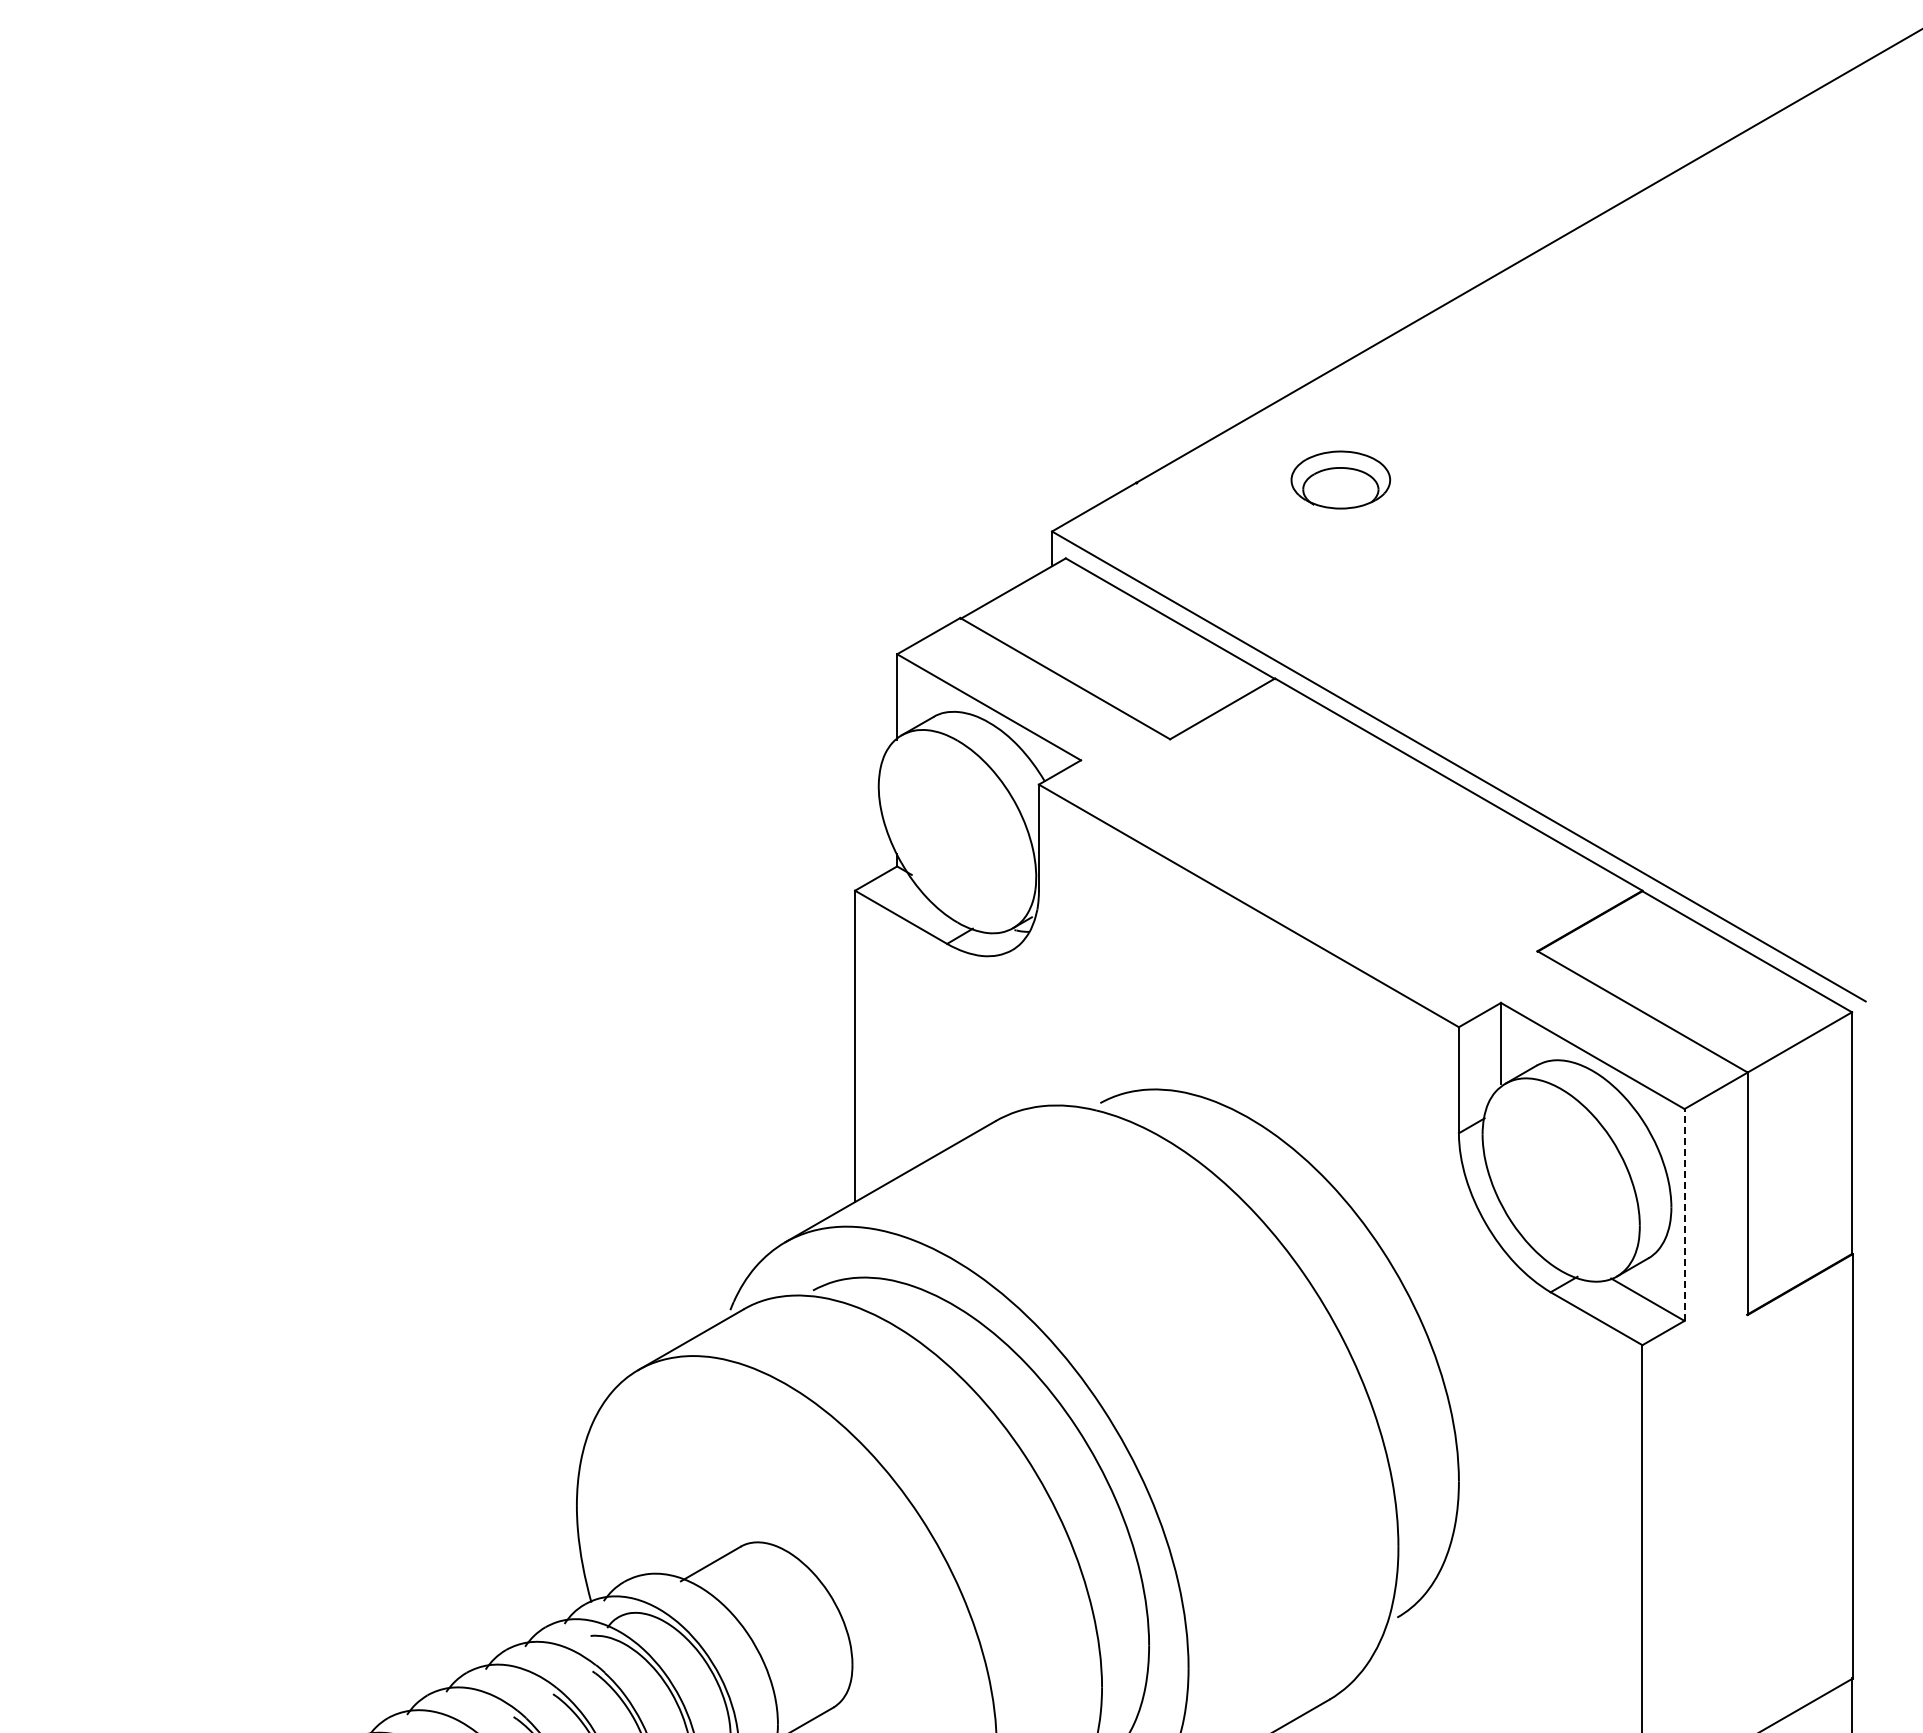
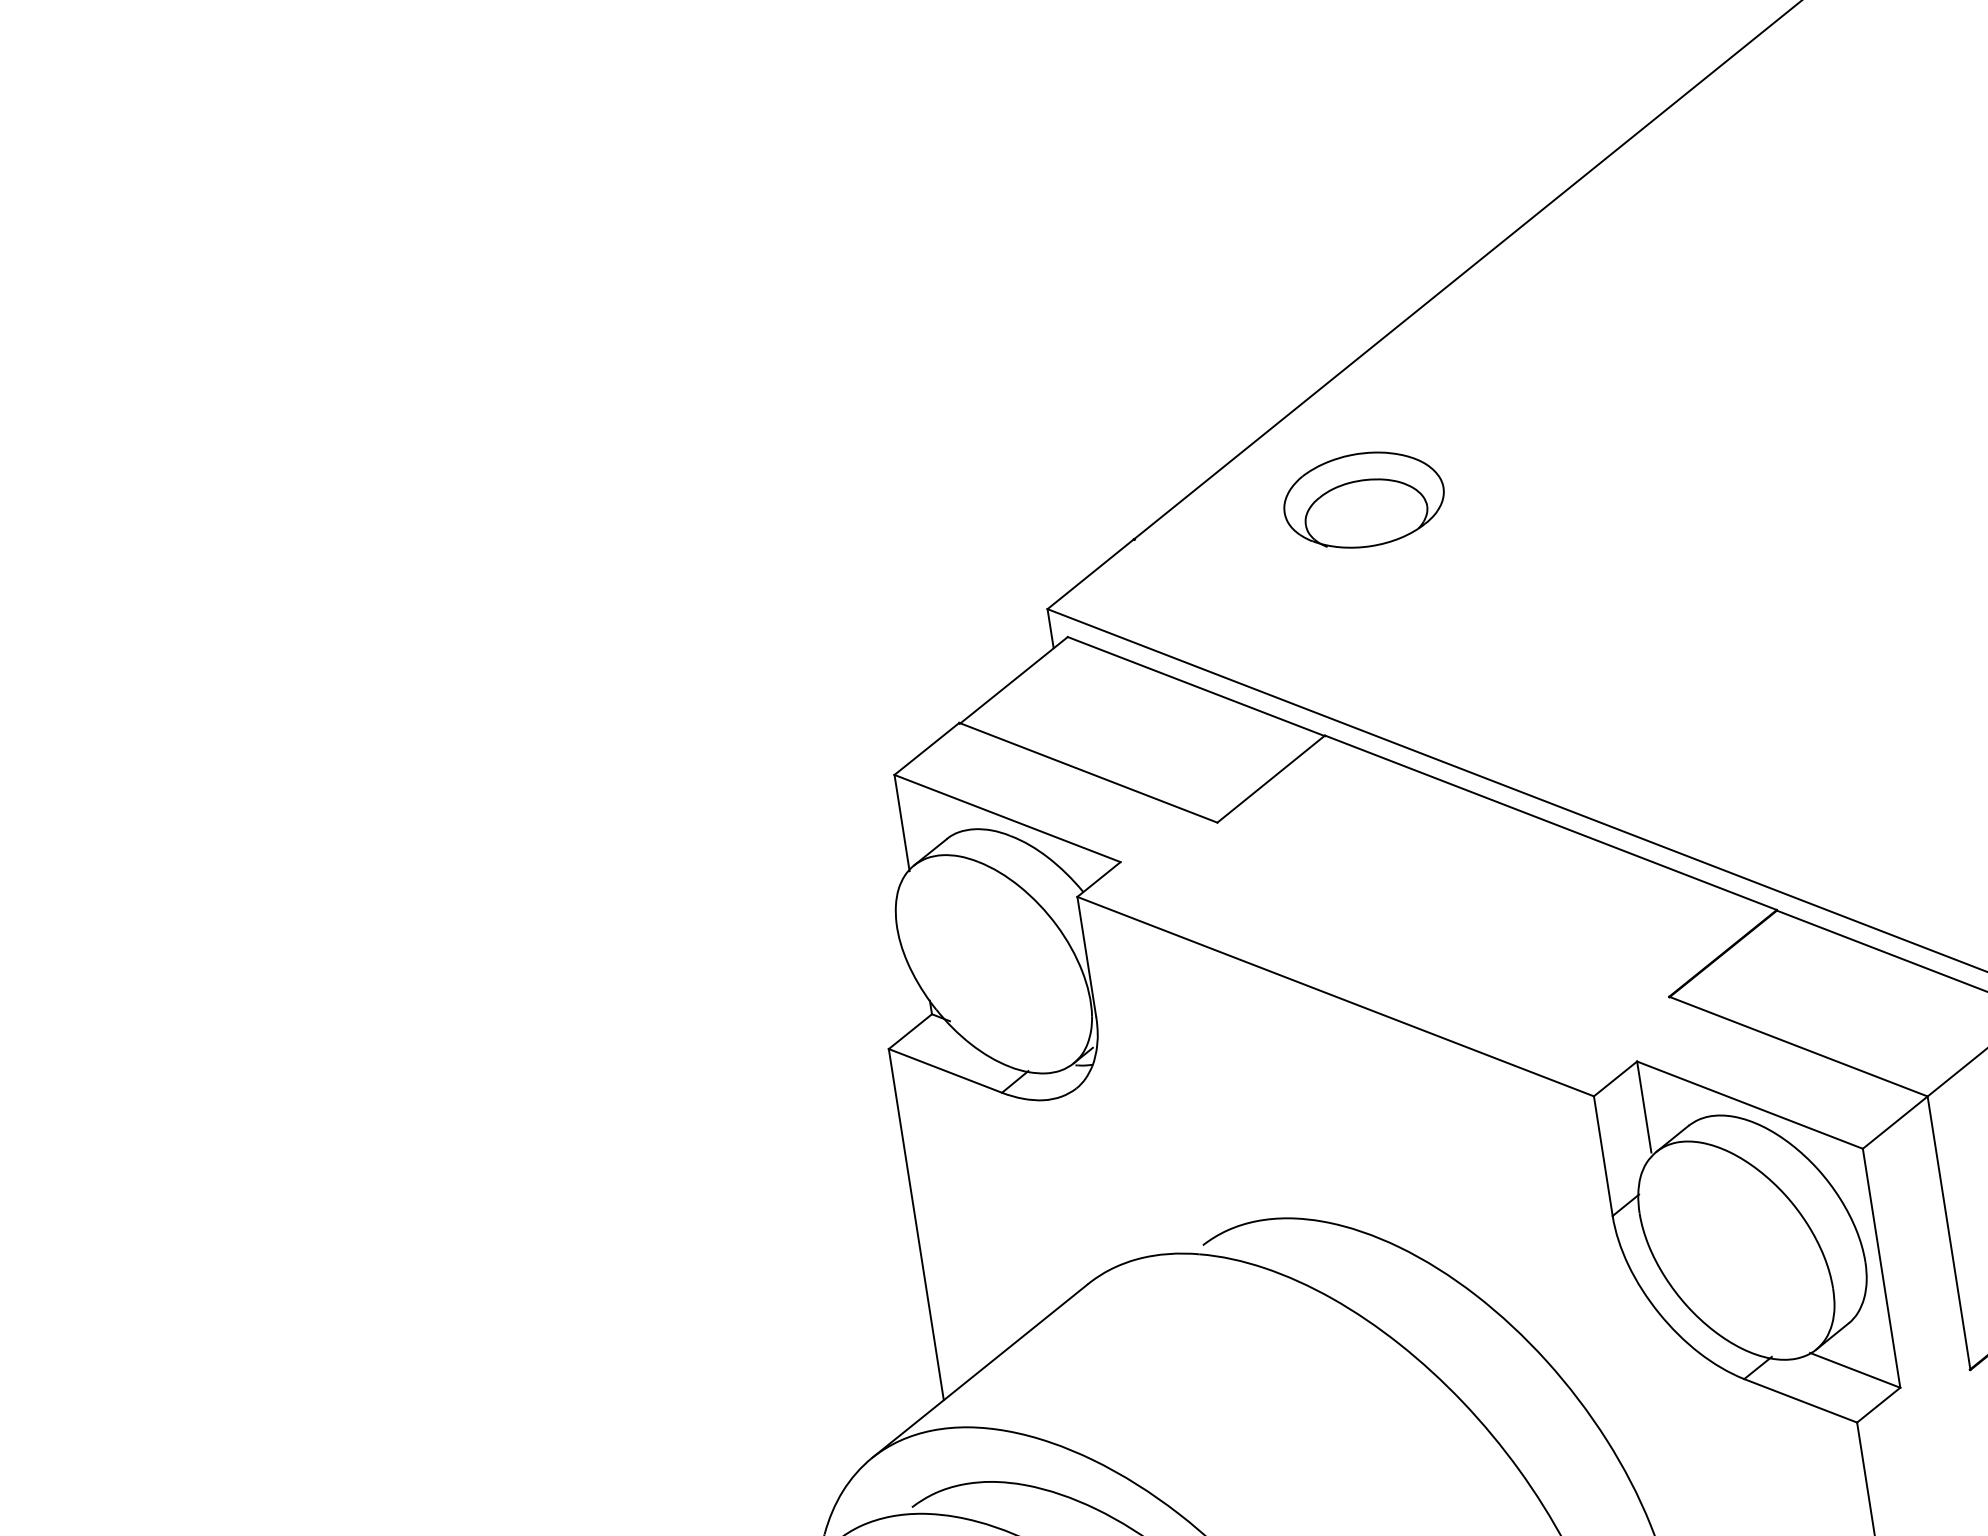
part: (1340, 479) -> (1363, 499), size x1.43
line: (1684, 1214) -> (1881, 1267), dashed -> solid

